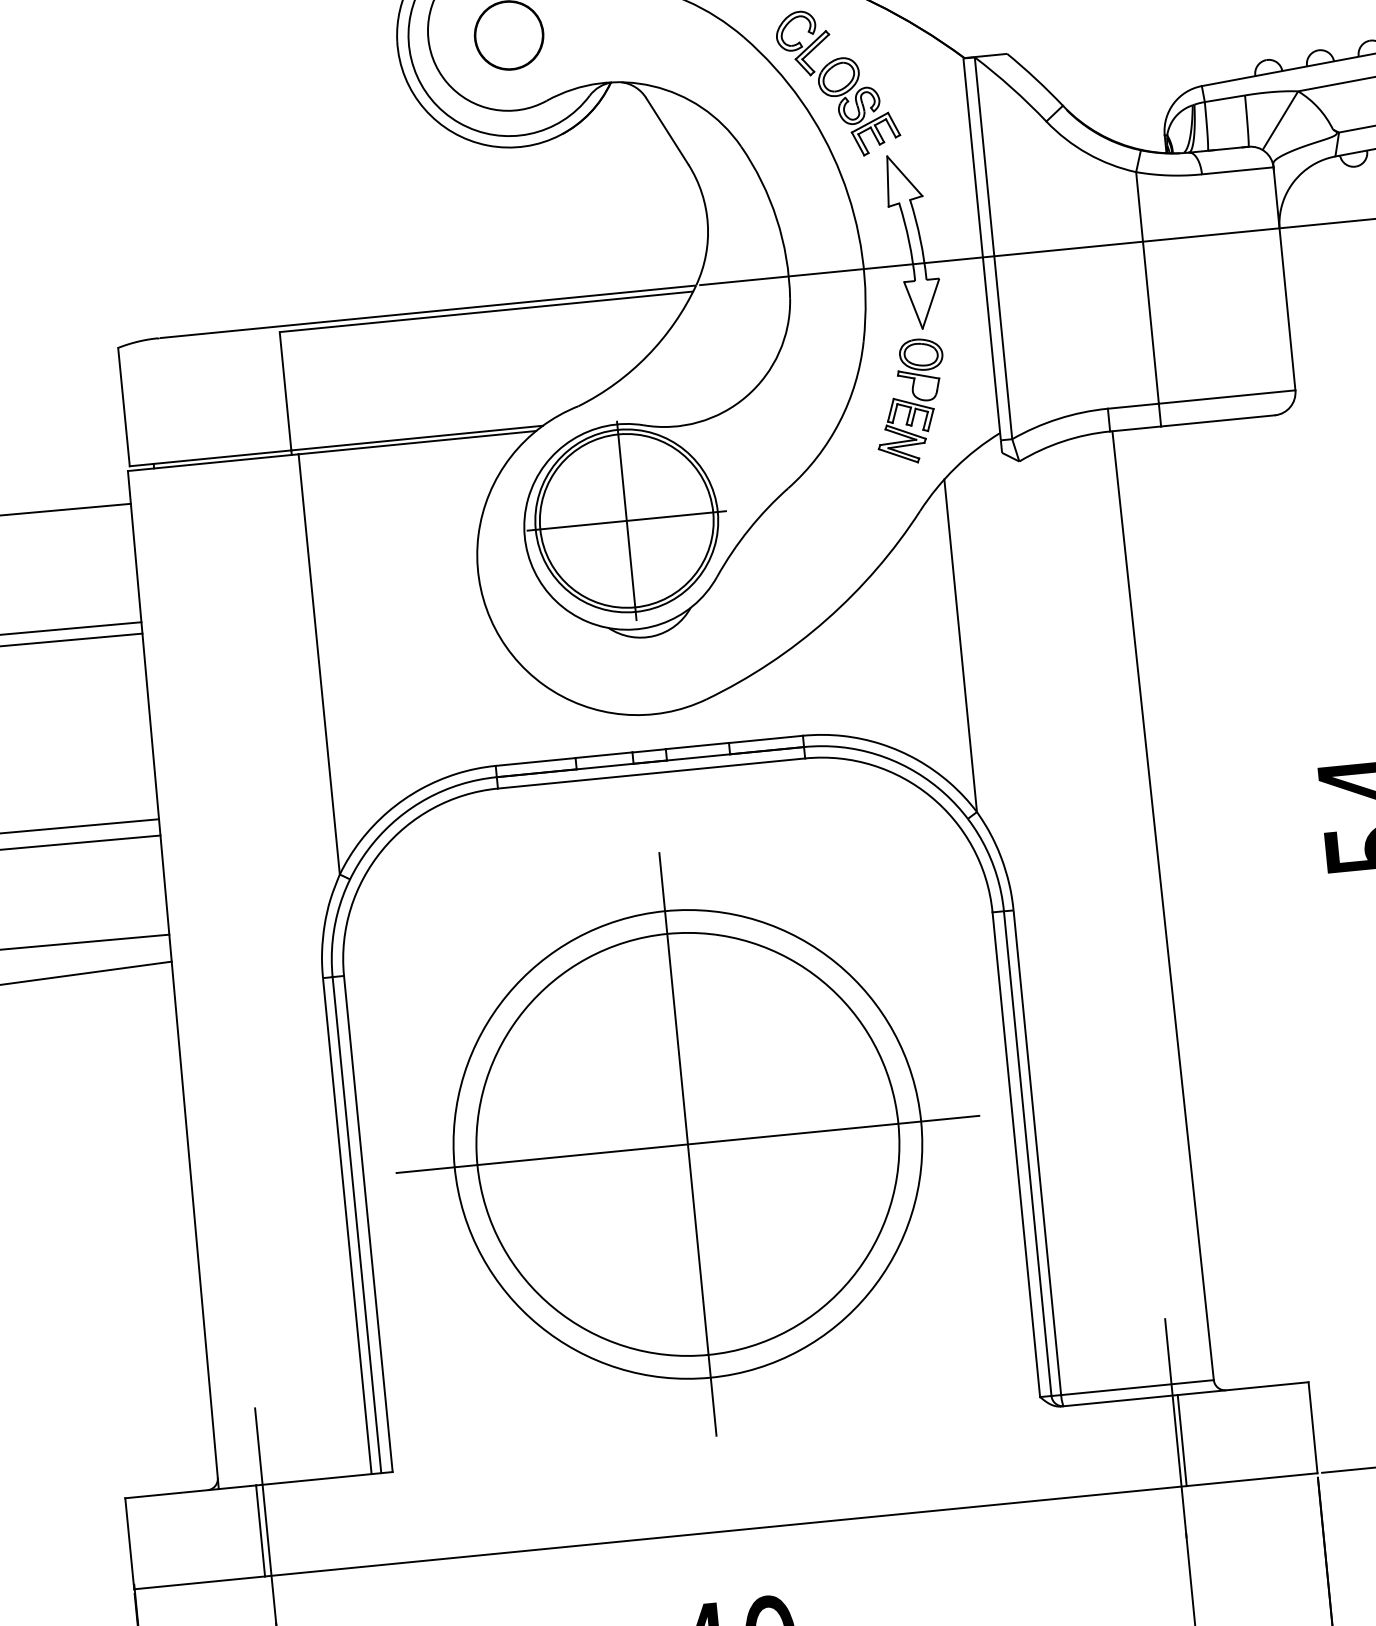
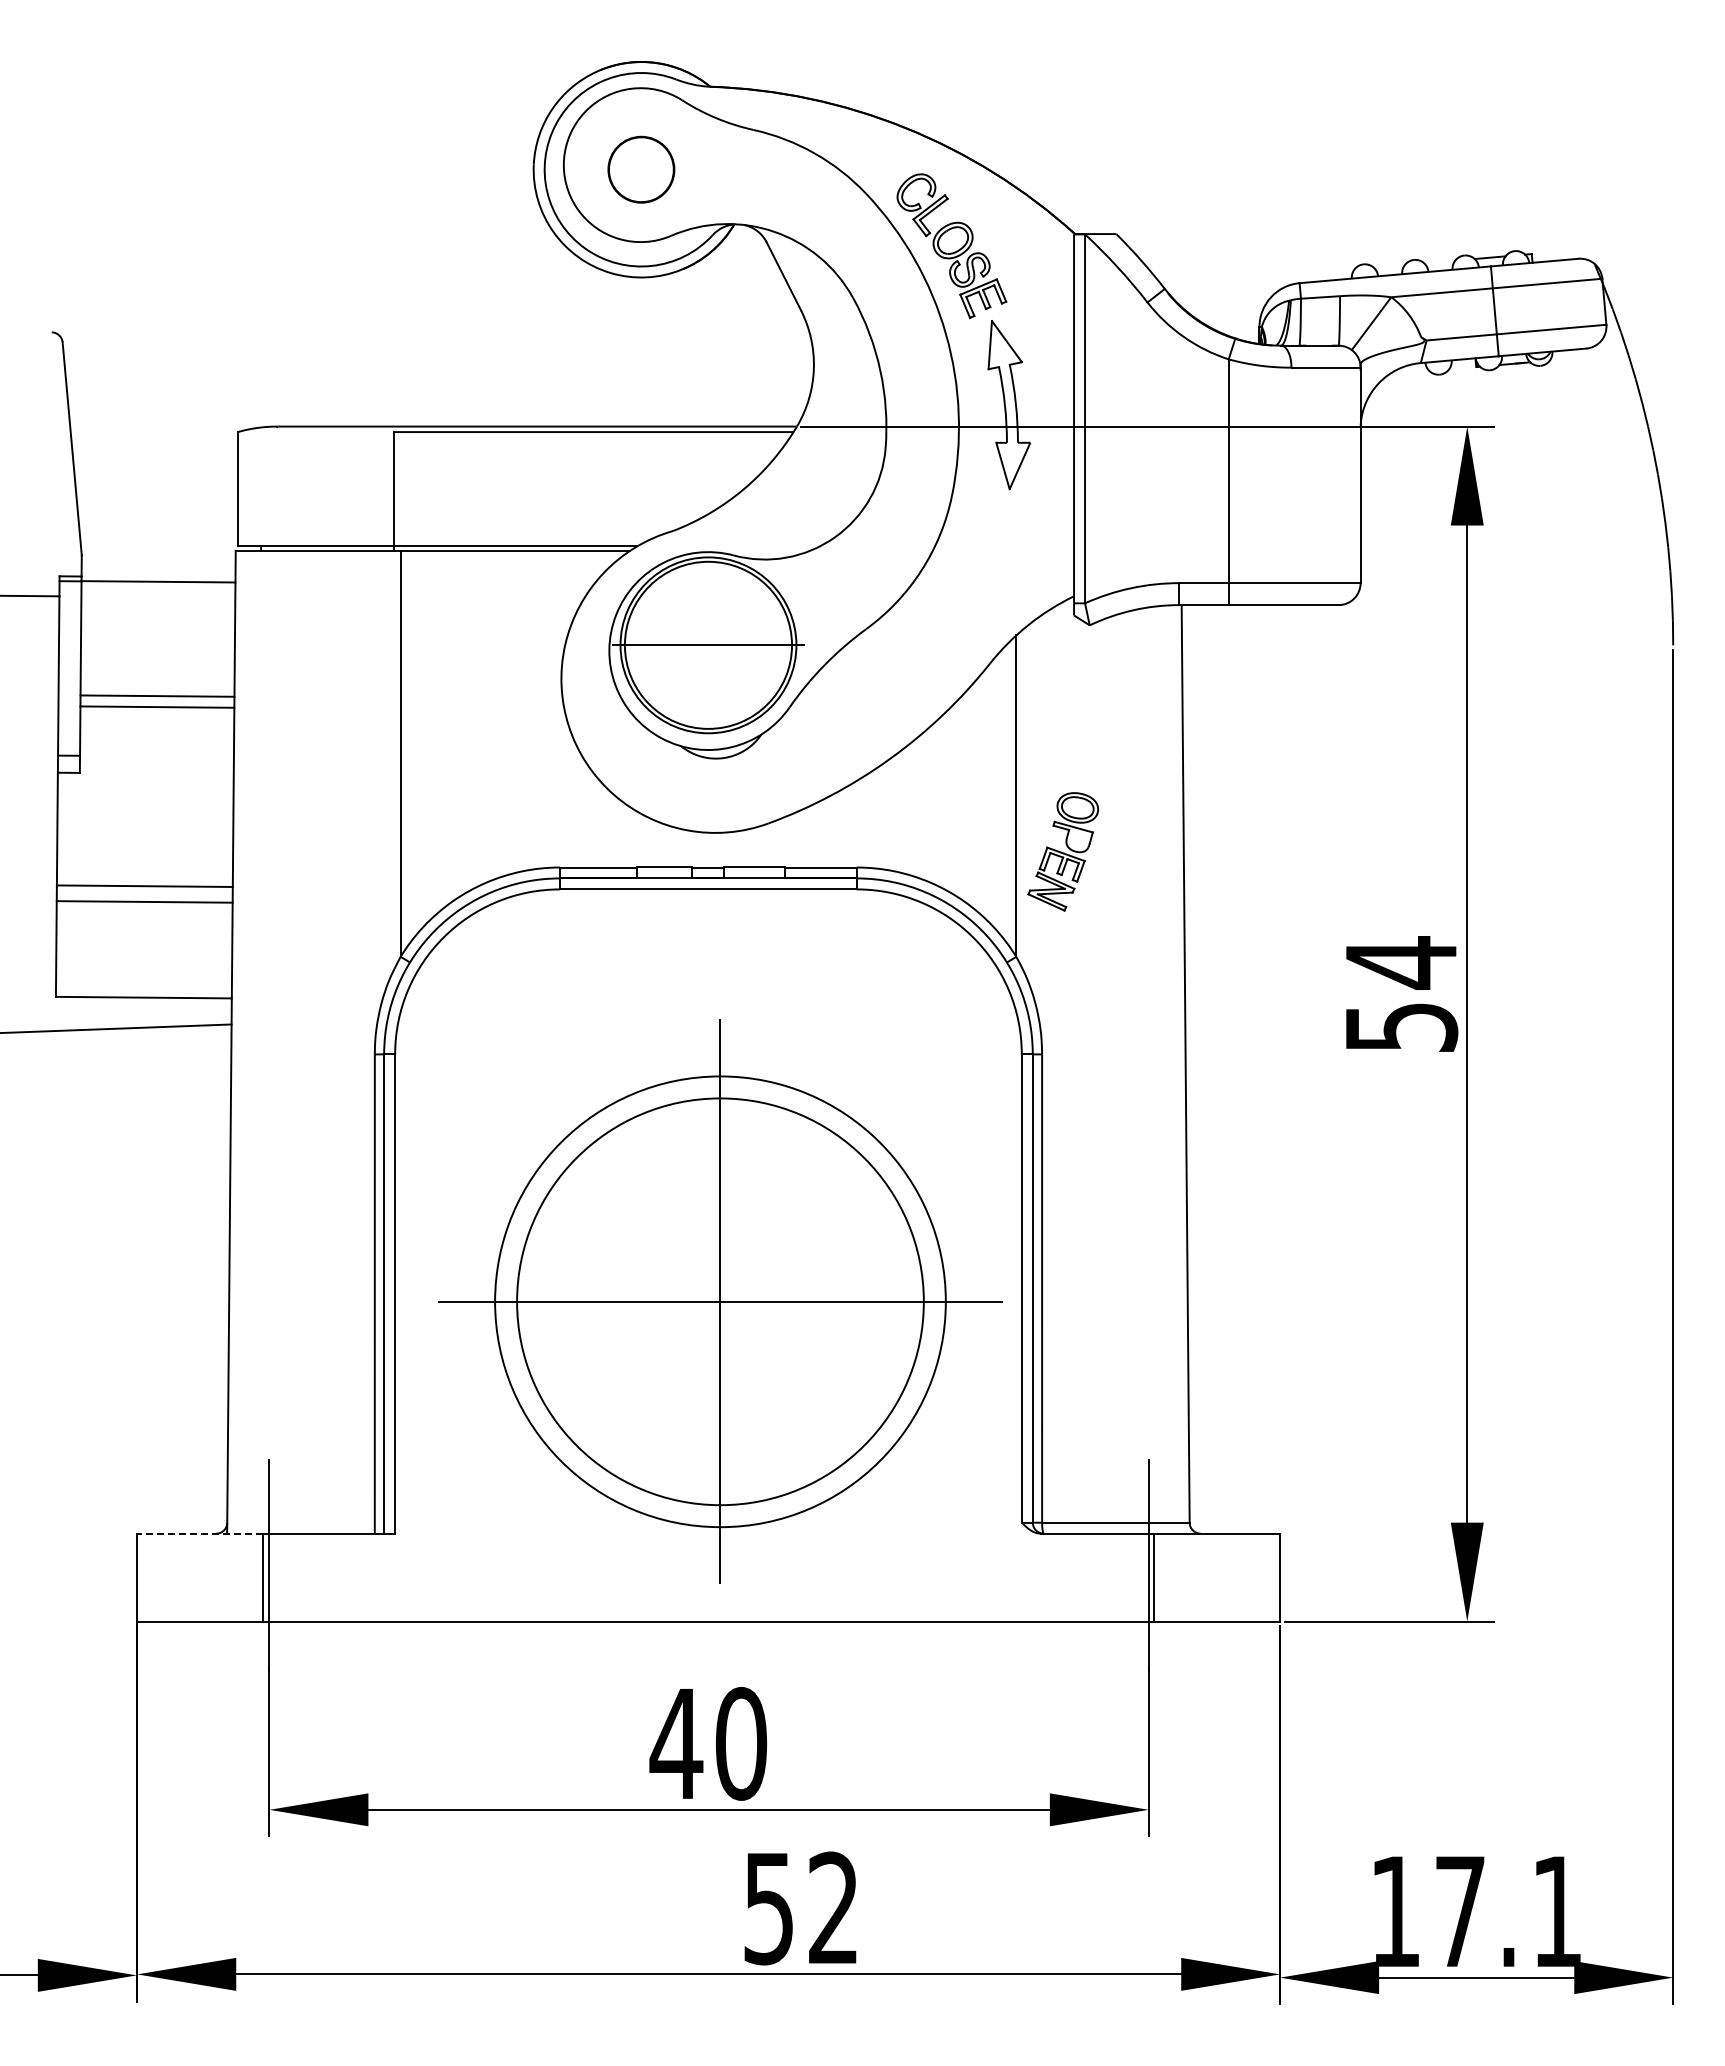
part: (910, 401) -> (1063, 851), moved
line: (626, 521) -> (708, 645), removed
part: (687, 1144) -> (720, 1301), moved
line: (190, 1491) -> (199, 1533), solid -> dashed

